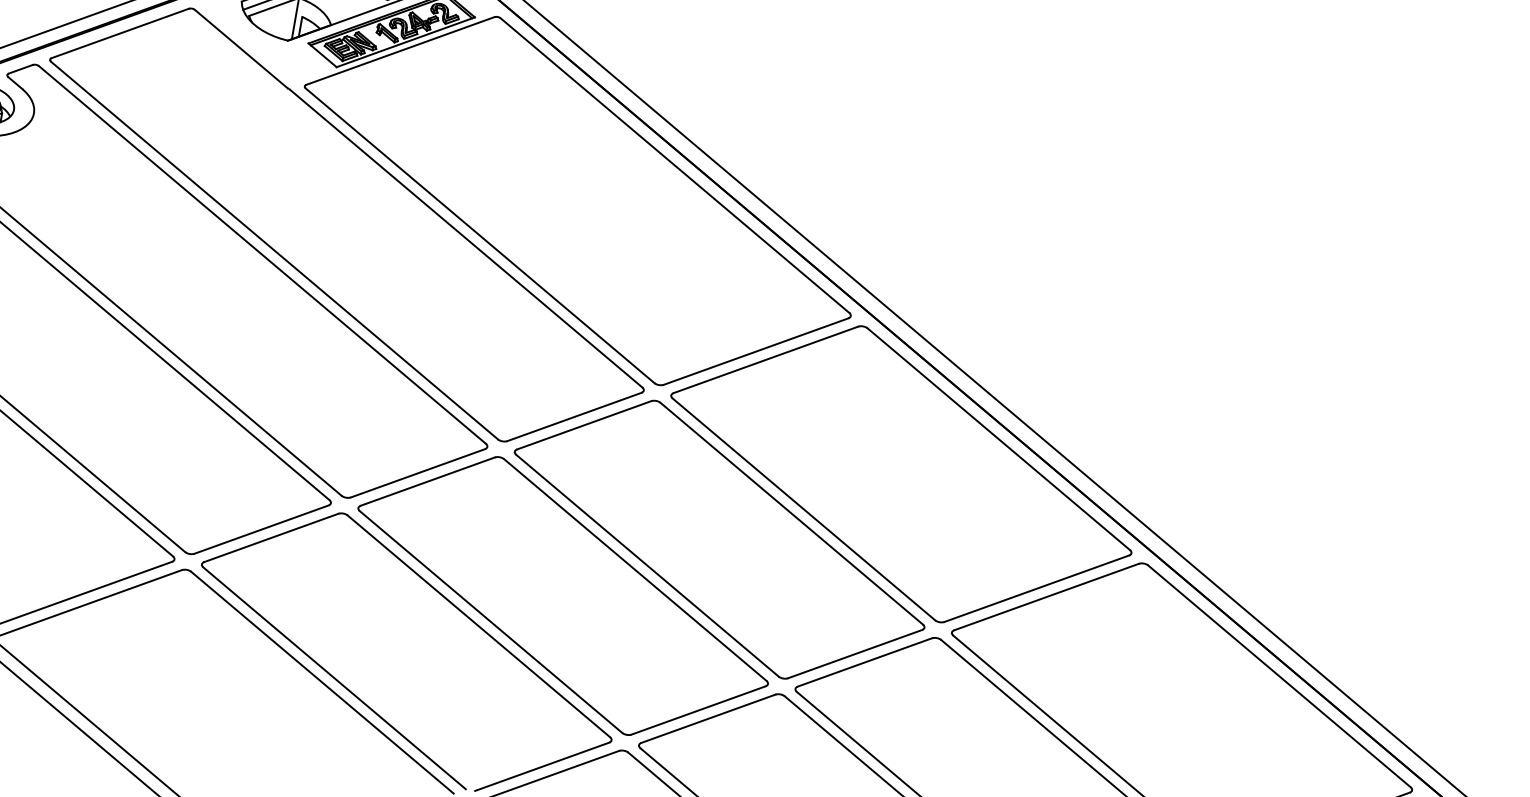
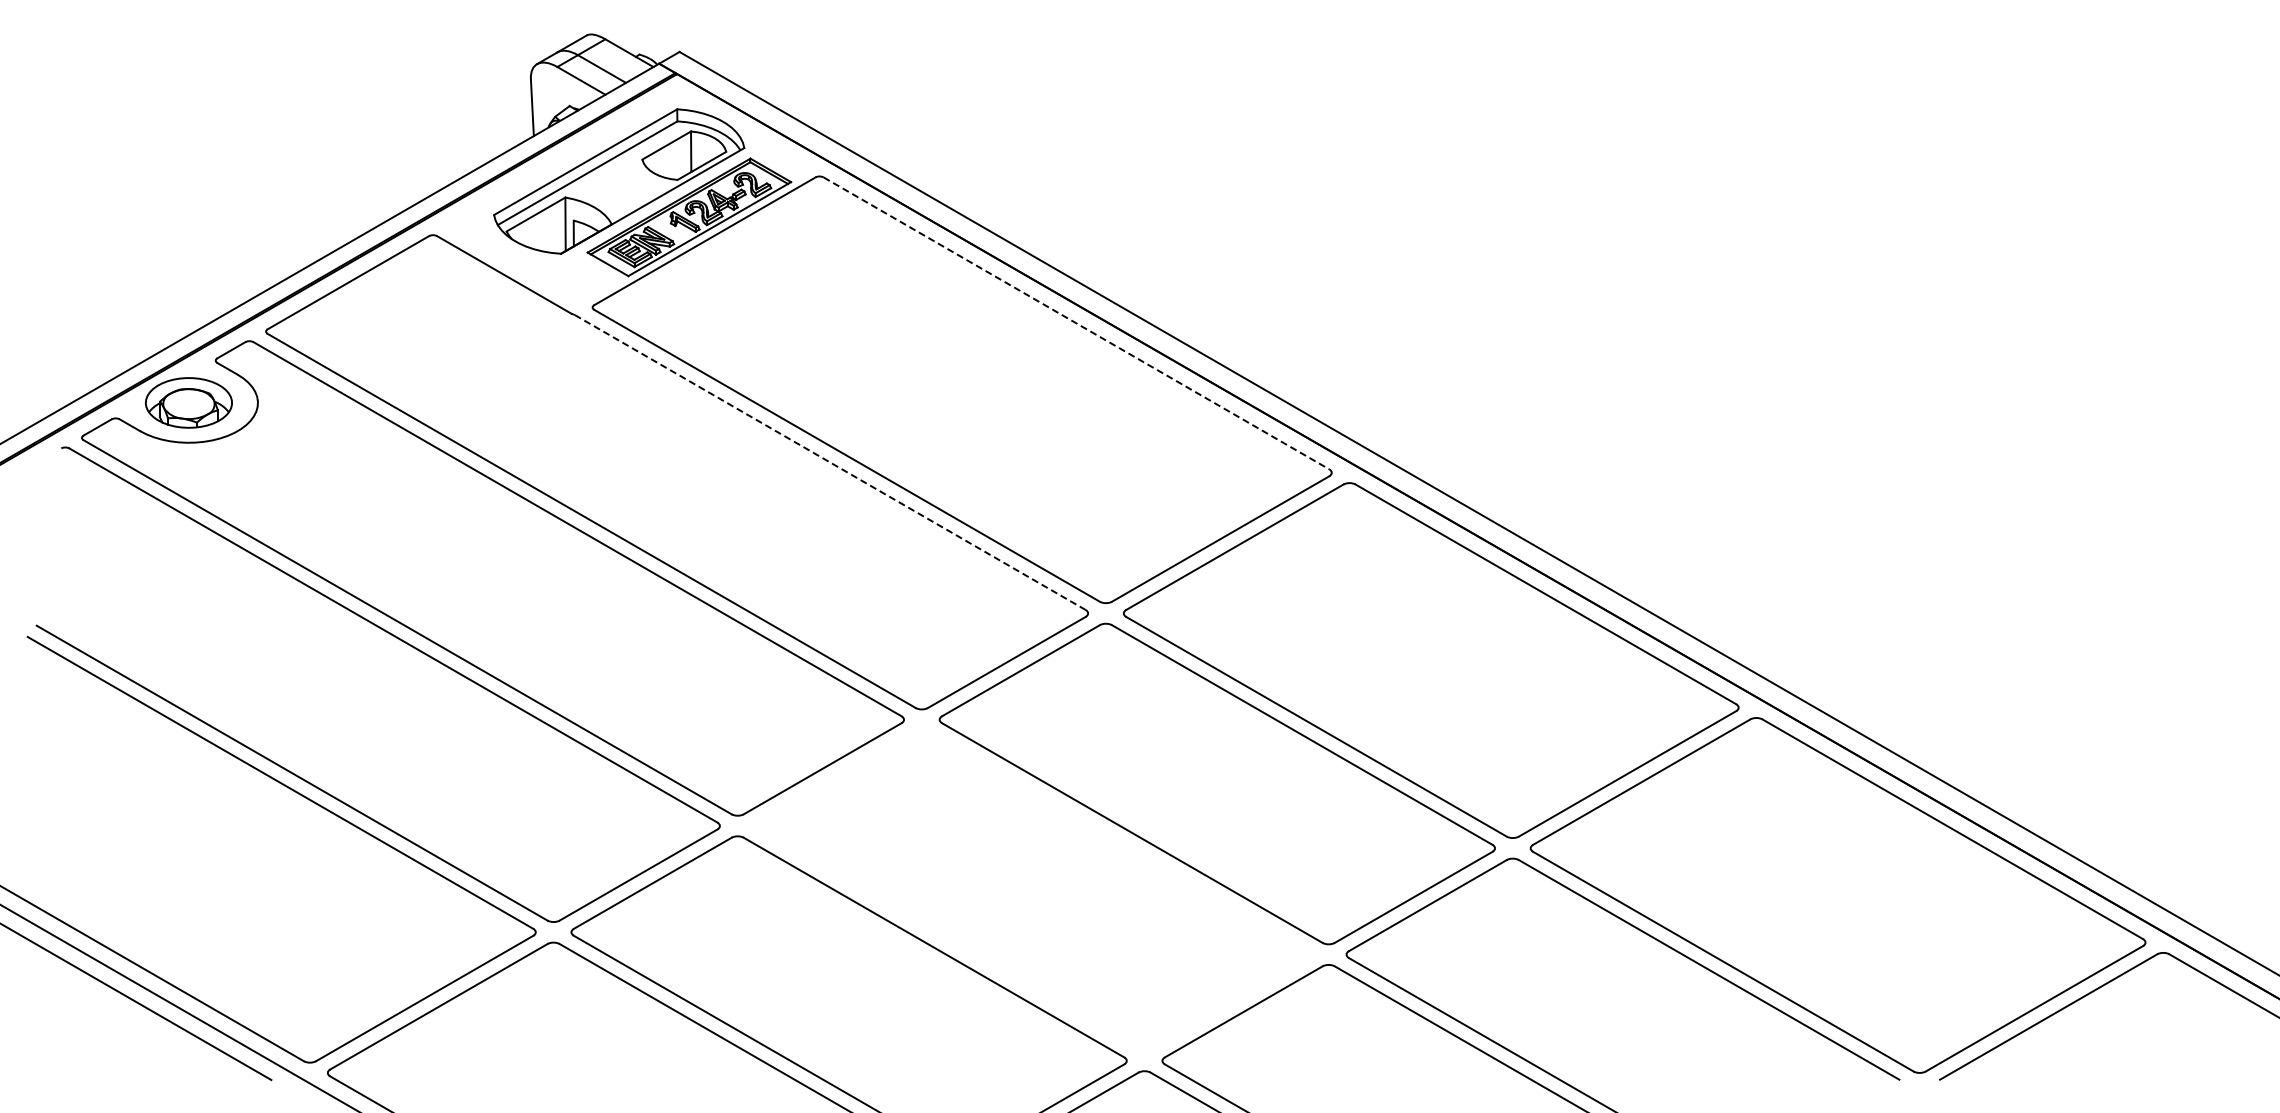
line: (675, 165) -> (1076, 323), solid -> dashed
line: (466, 238) -> (830, 462), solid -> dashed
part: (562, 596) -> (1032, 890), removed

